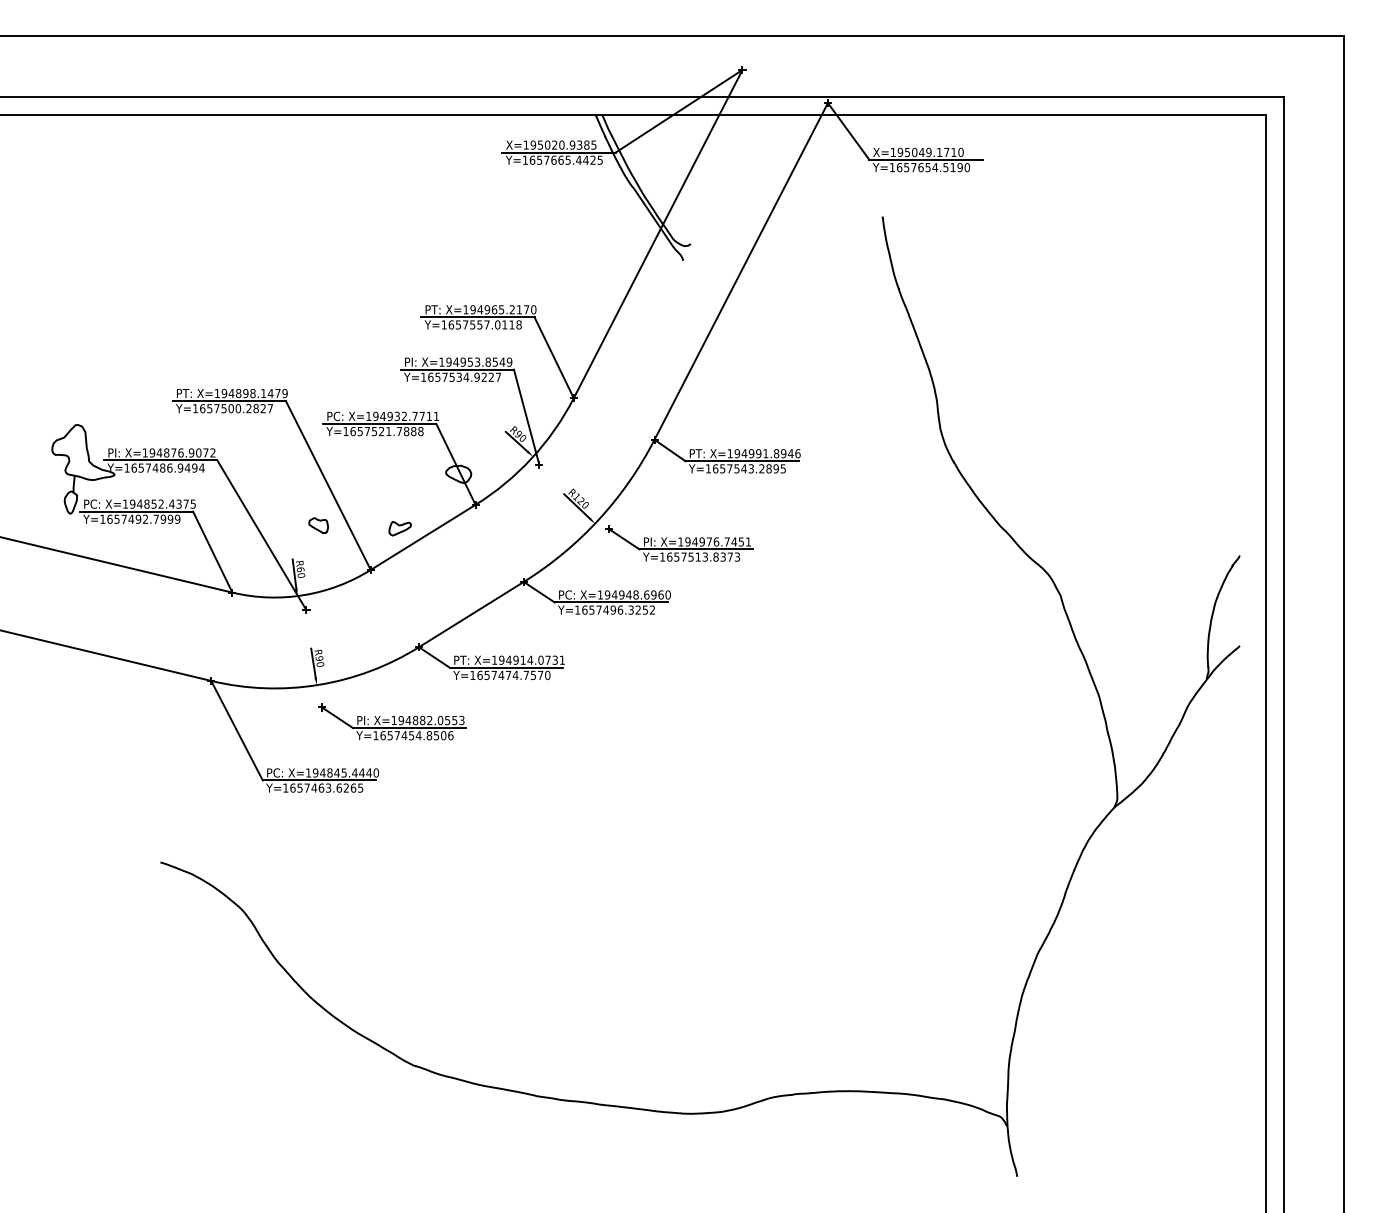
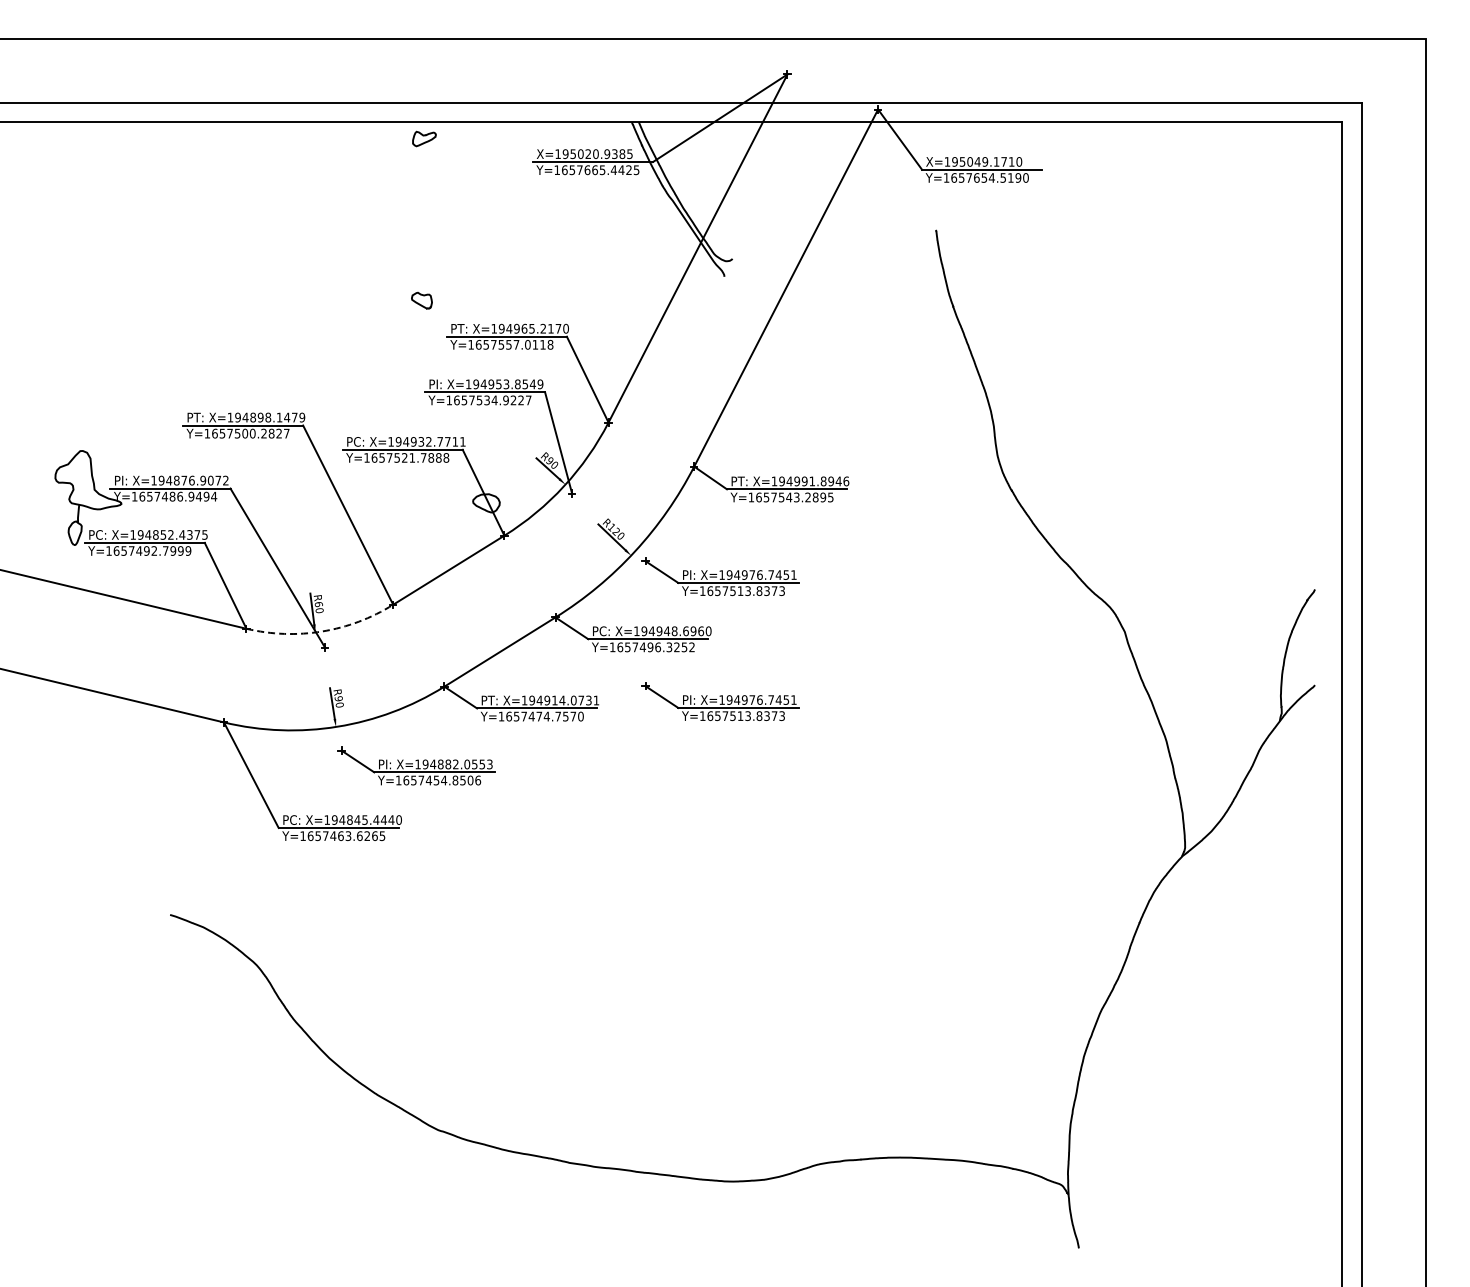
part: (318, 525) -> (421, 300), moved
part: (400, 528) -> (424, 138), moved
arc: (304, 595) -> (322, 631), solid -> dashed
part: (679, 661) -> (720, 701), added

